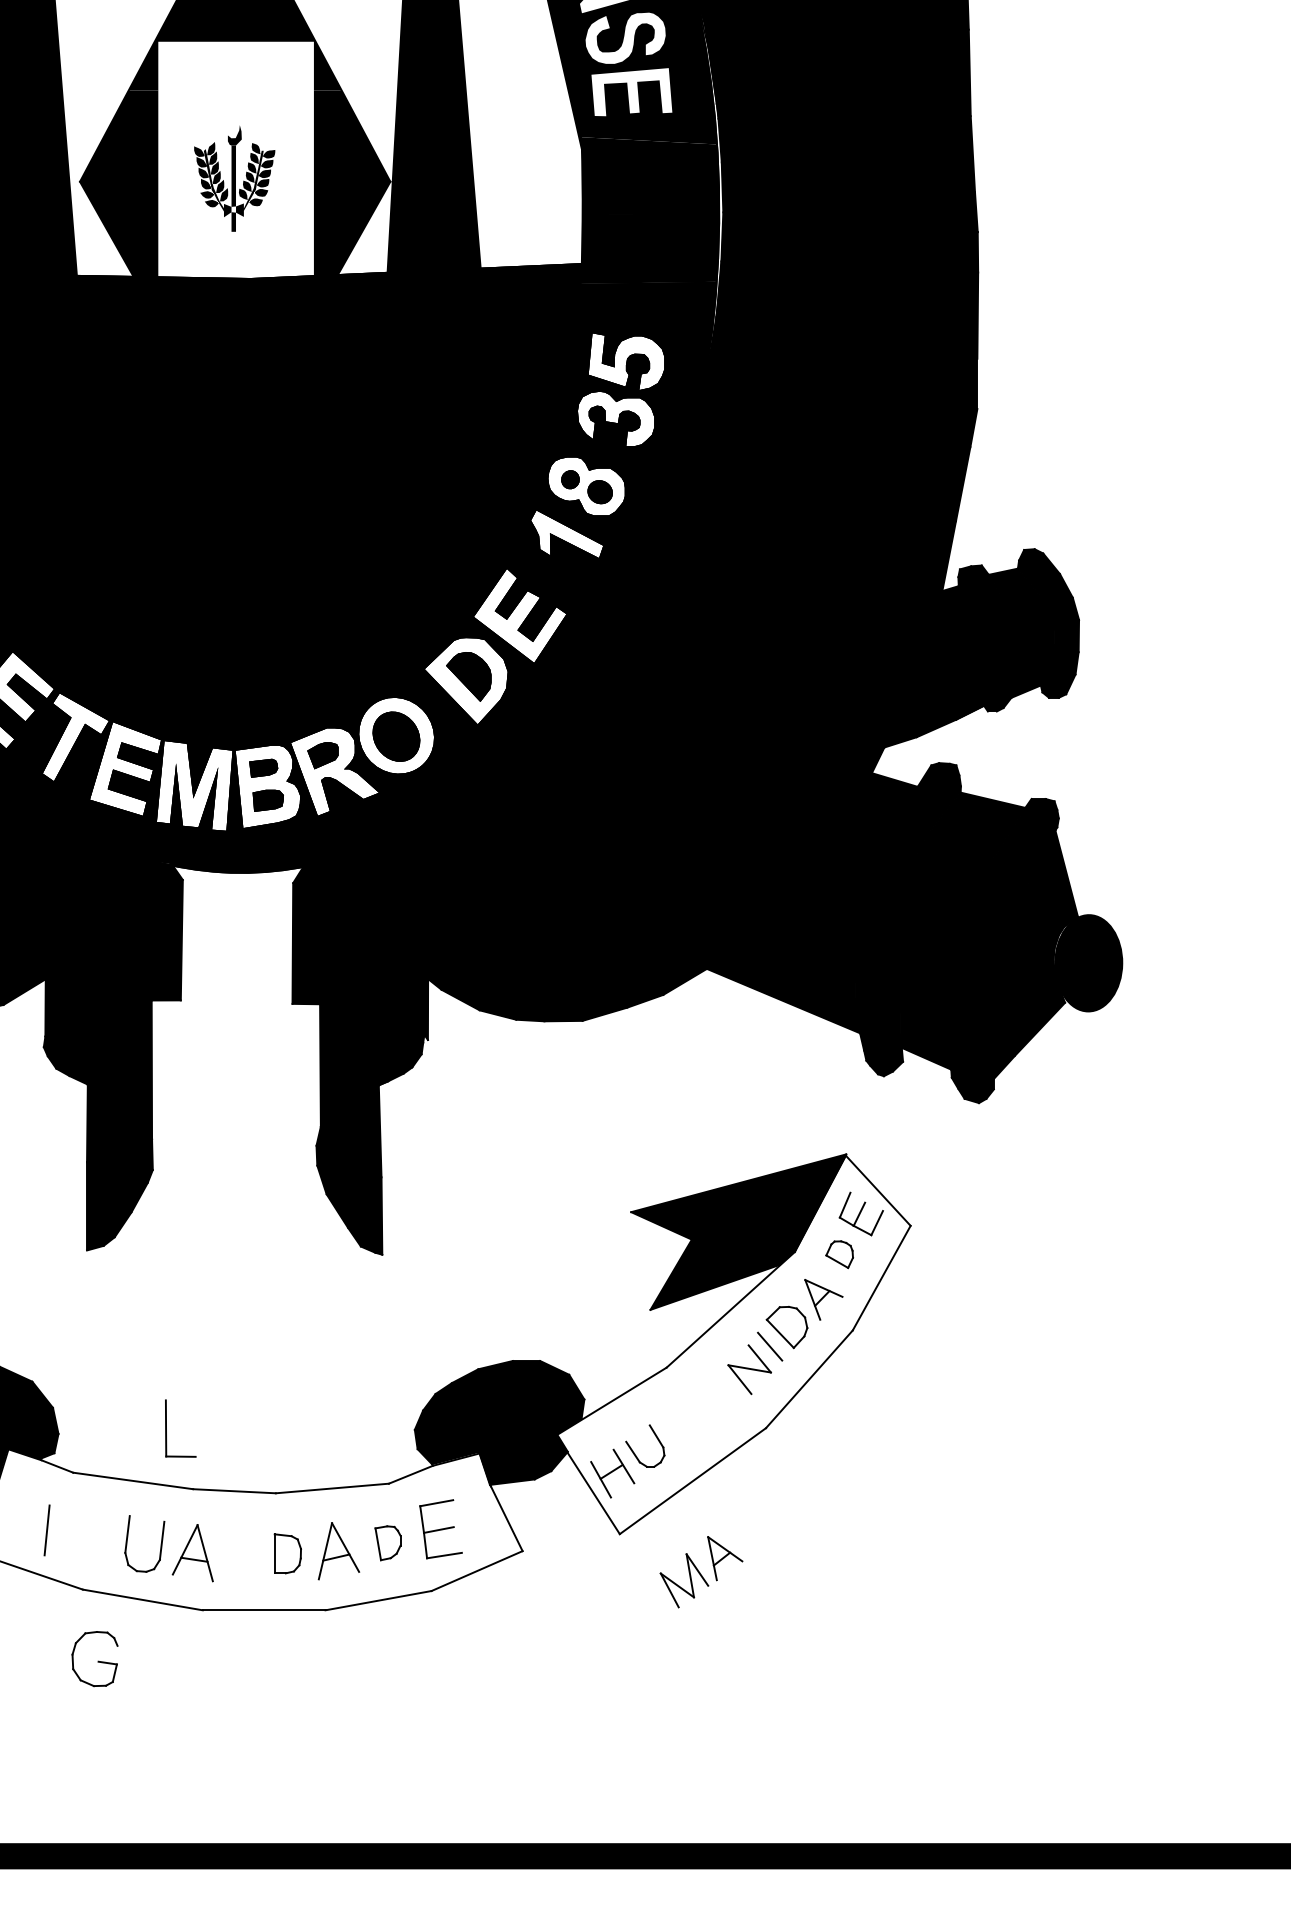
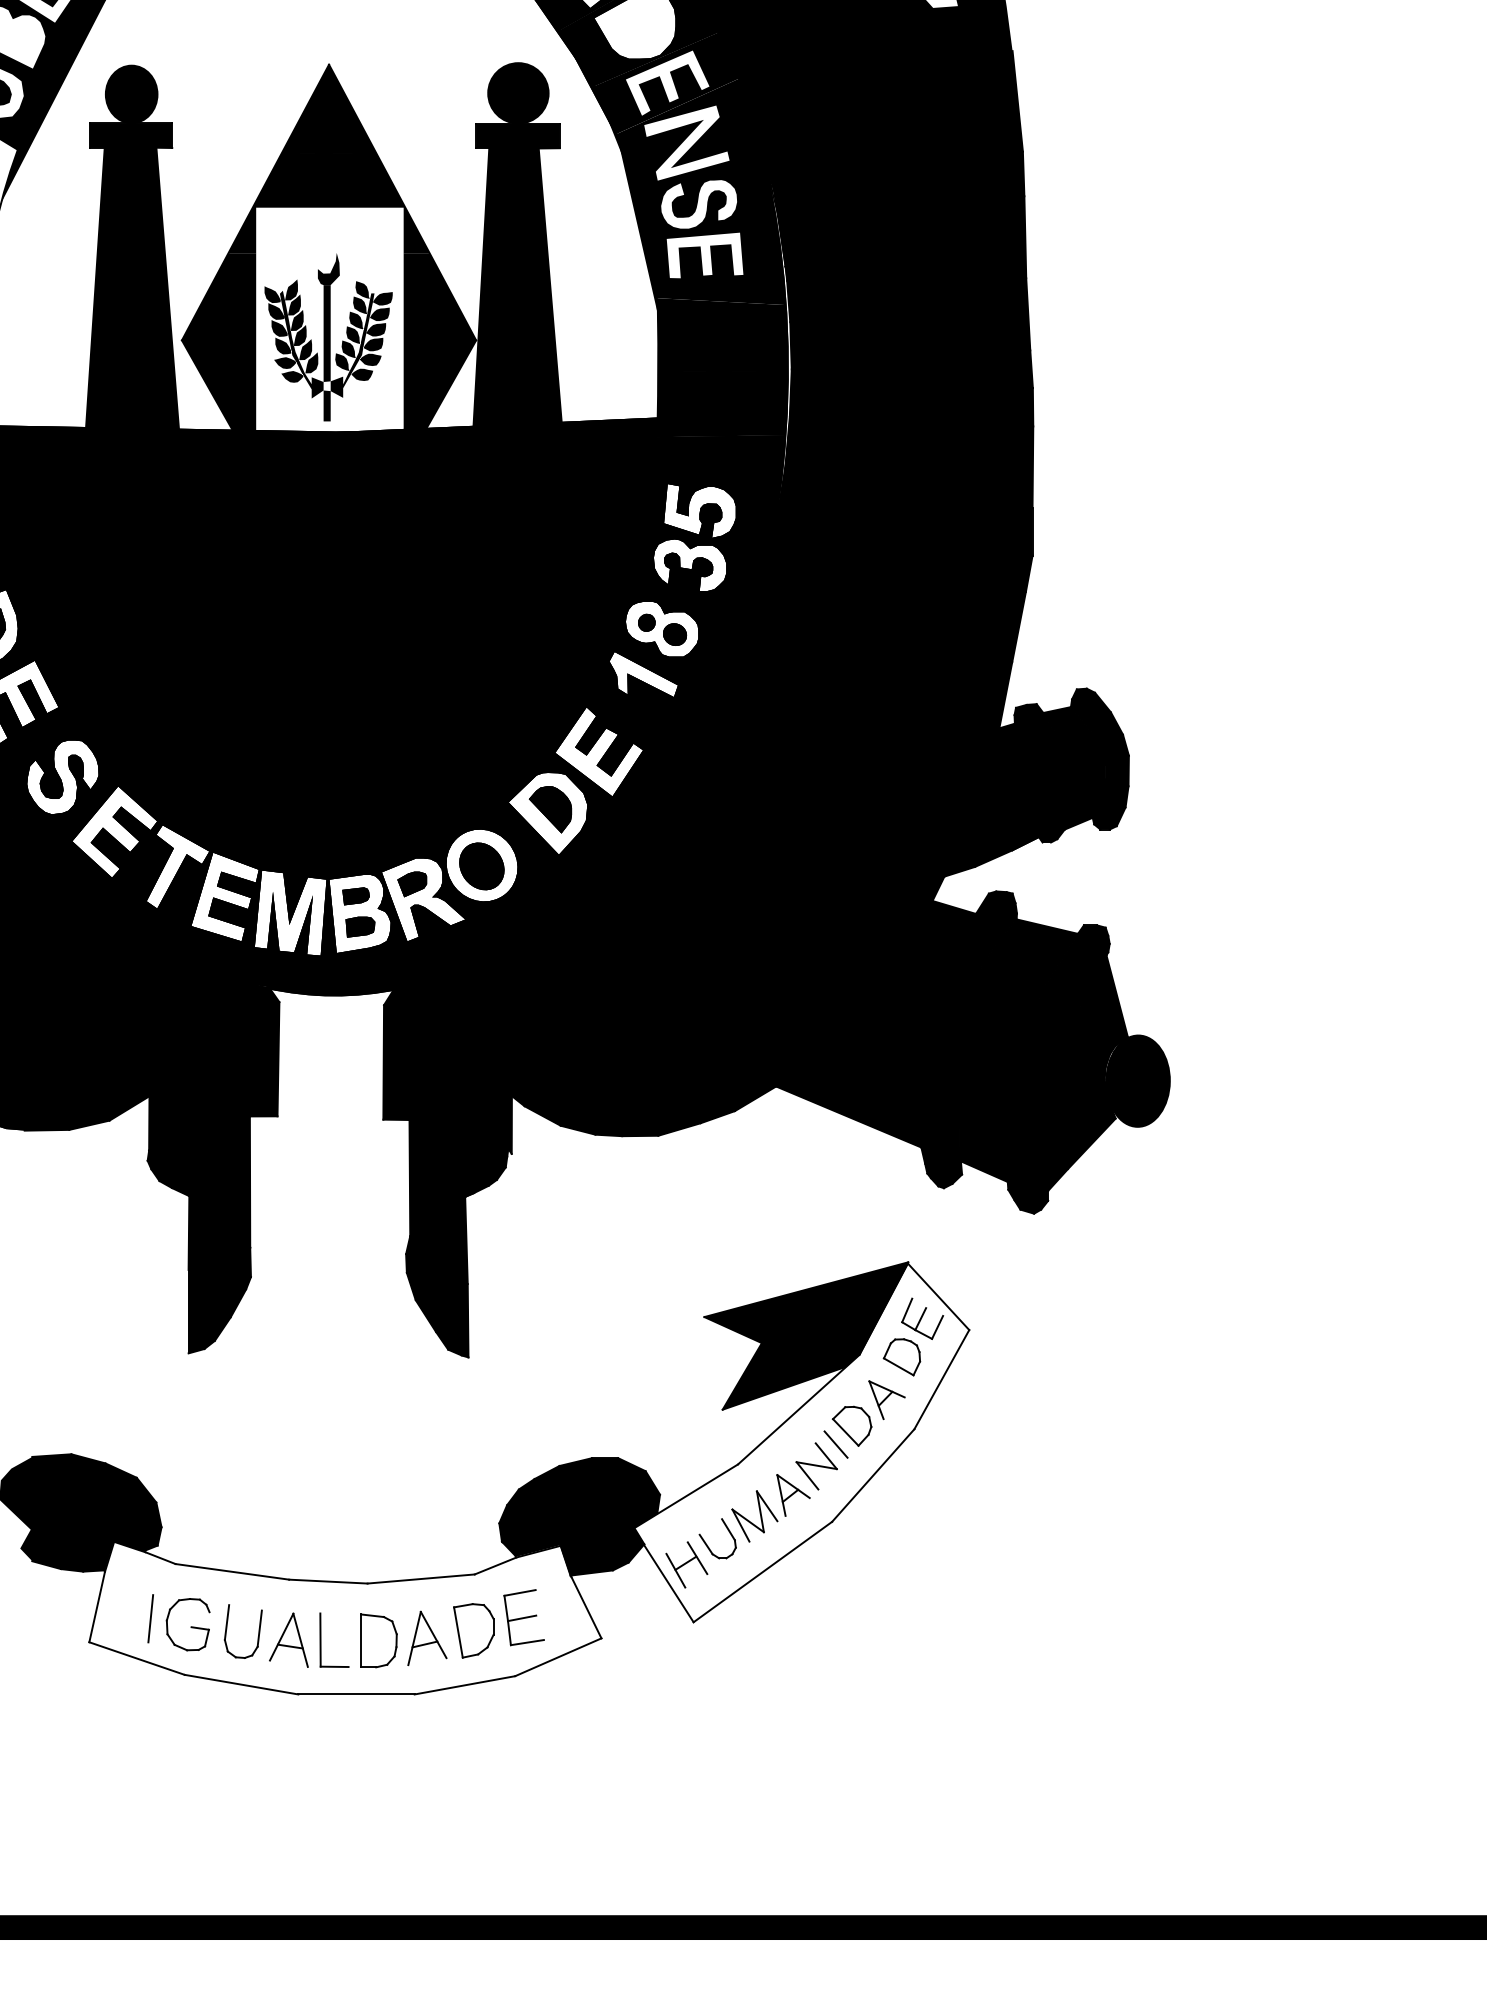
part: (234, 178) -> (328, 337), size x1.67
part: (839, 1254) -> (901, 1357), size x1.43
part: (167, 1427) -> (321, 1639), moved
part: (387, 1542) -> (473, 1630), size x1.67
part: (287, 1553) -> (378, 1640), size x1.43
part: (700, 1572) -> (770, 1508), moved
part: (94, 1658) -> (187, 1624), moved

